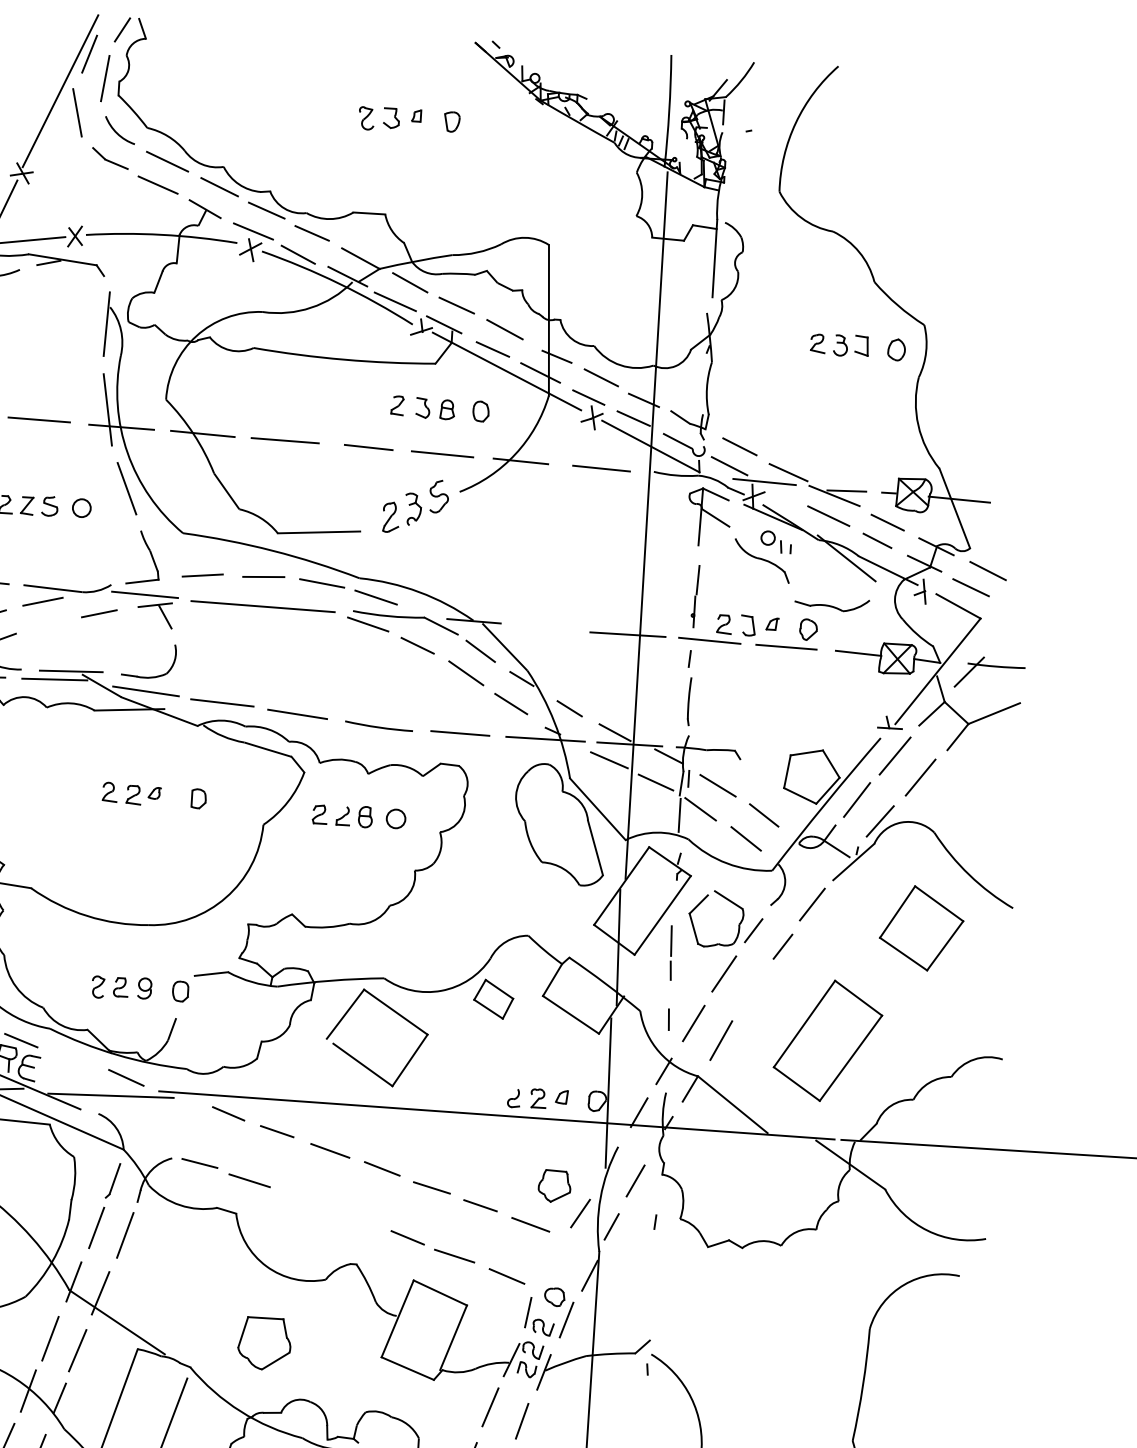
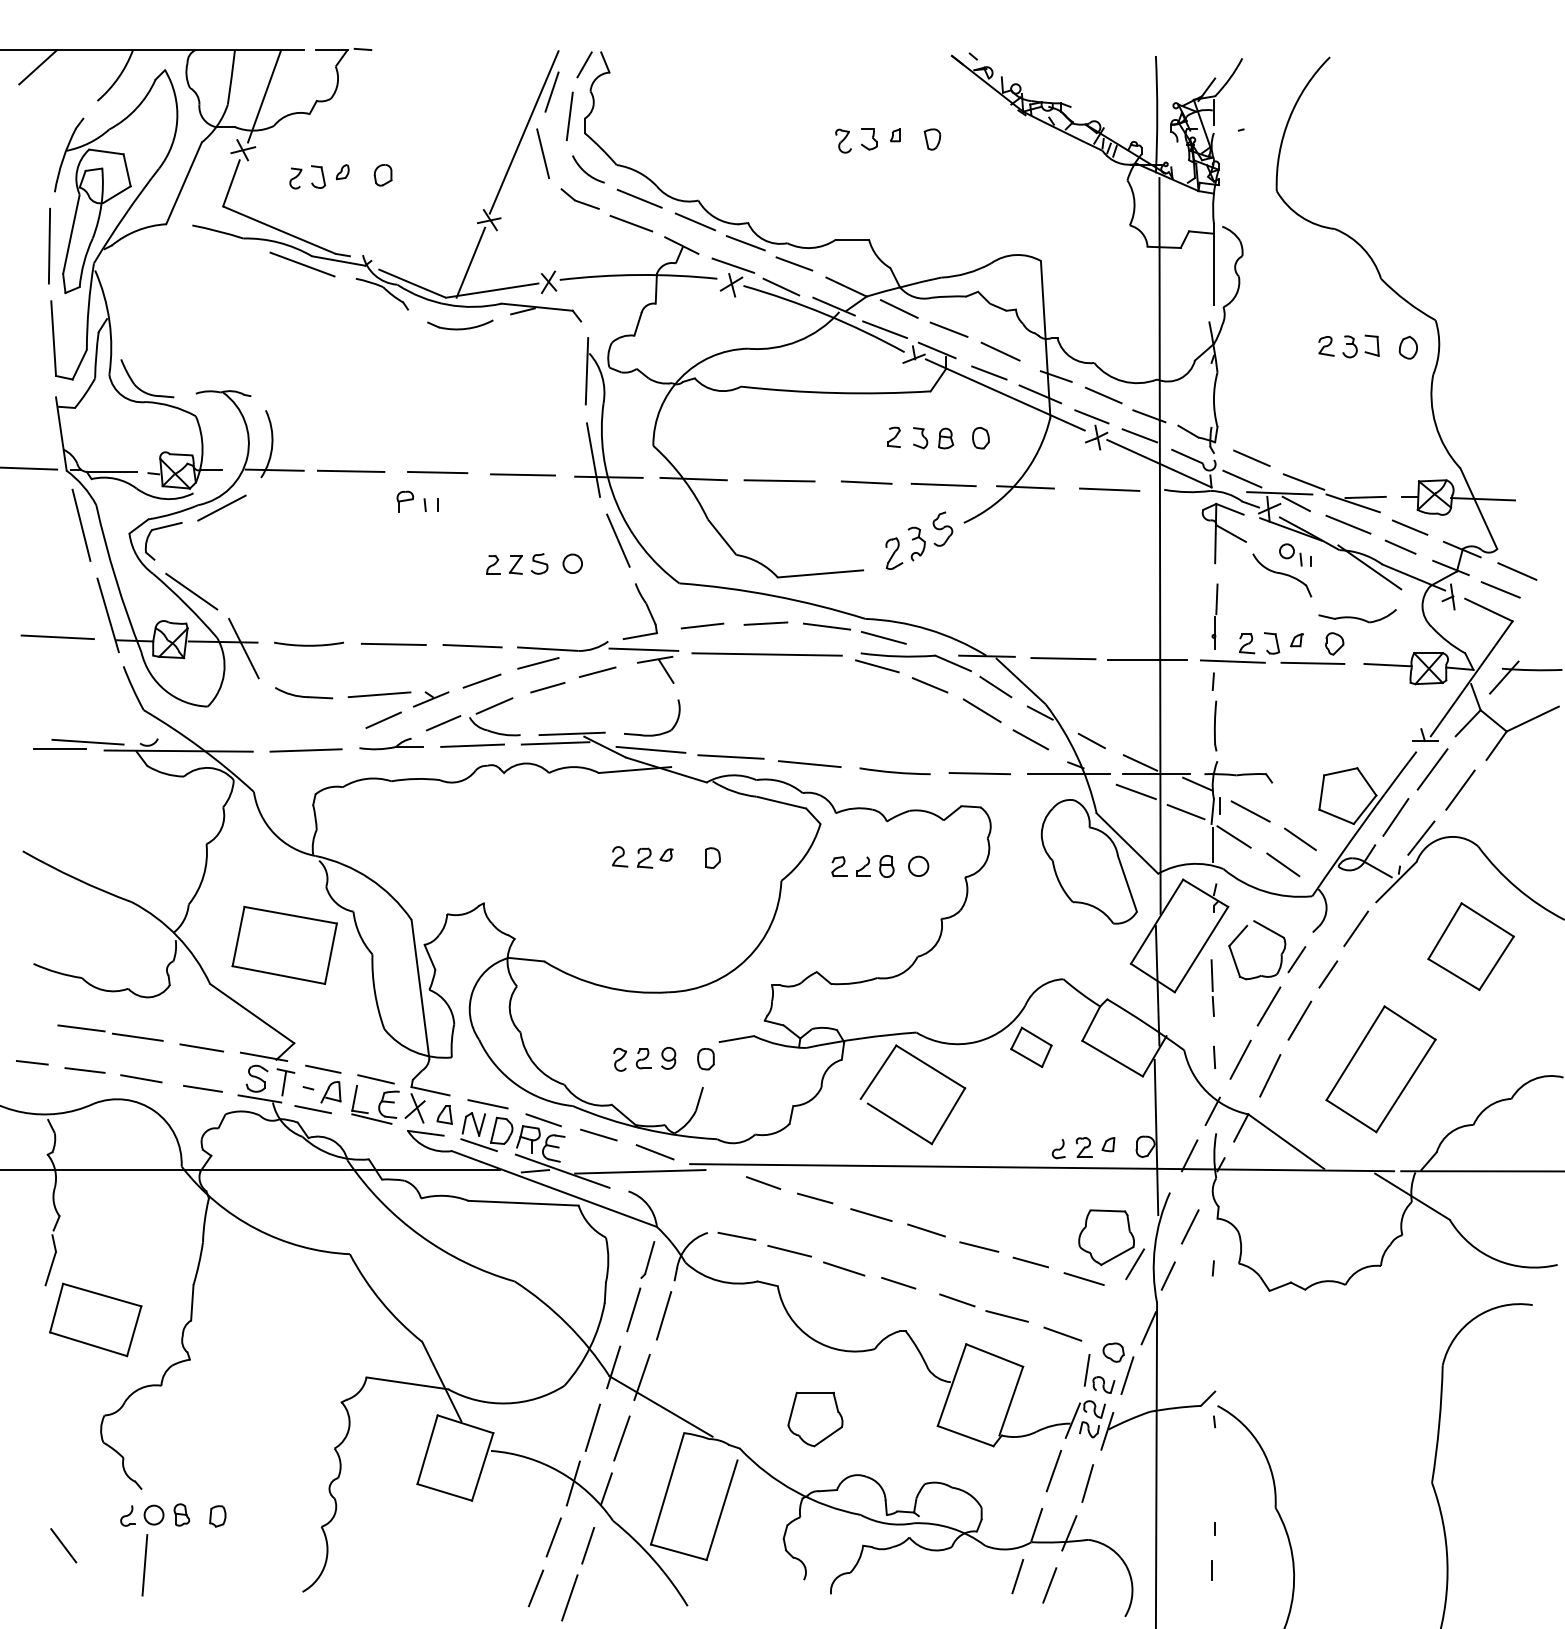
line: (779, 492) -> (1295, 503), added
line: (50, 625) -> (547, 687), added
line: (547, 627) -> (1063, 658), added
line: (752, 989) -> (1299, 1020), added
line: (73, 1057) -> (598, 1134), added
part: (554, 1186) -> (1106, 1237), size x1.67
line: (301, 1200) -> (844, 1268), added
line: (352, 1217) -> (898, 1282), added

